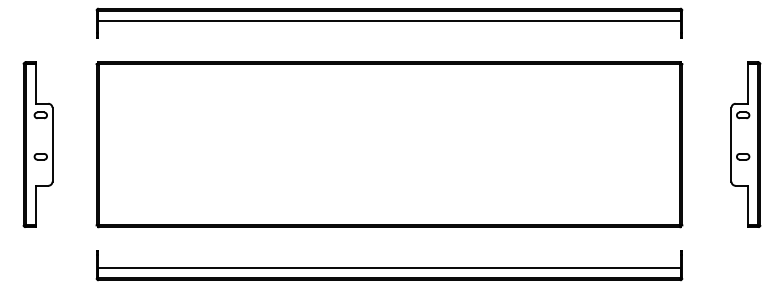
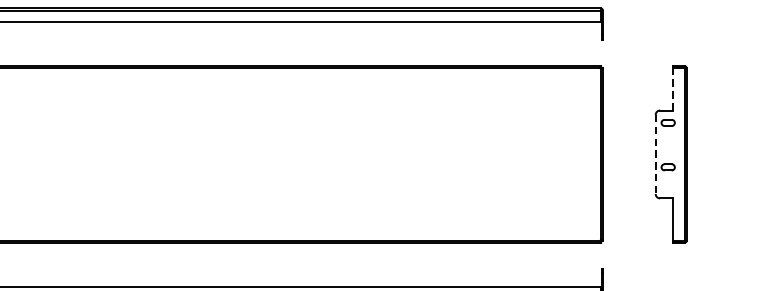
line: (748, 83) -> (673, 88), solid -> dashed
line: (731, 144) -> (655, 154), solid -> dashed

